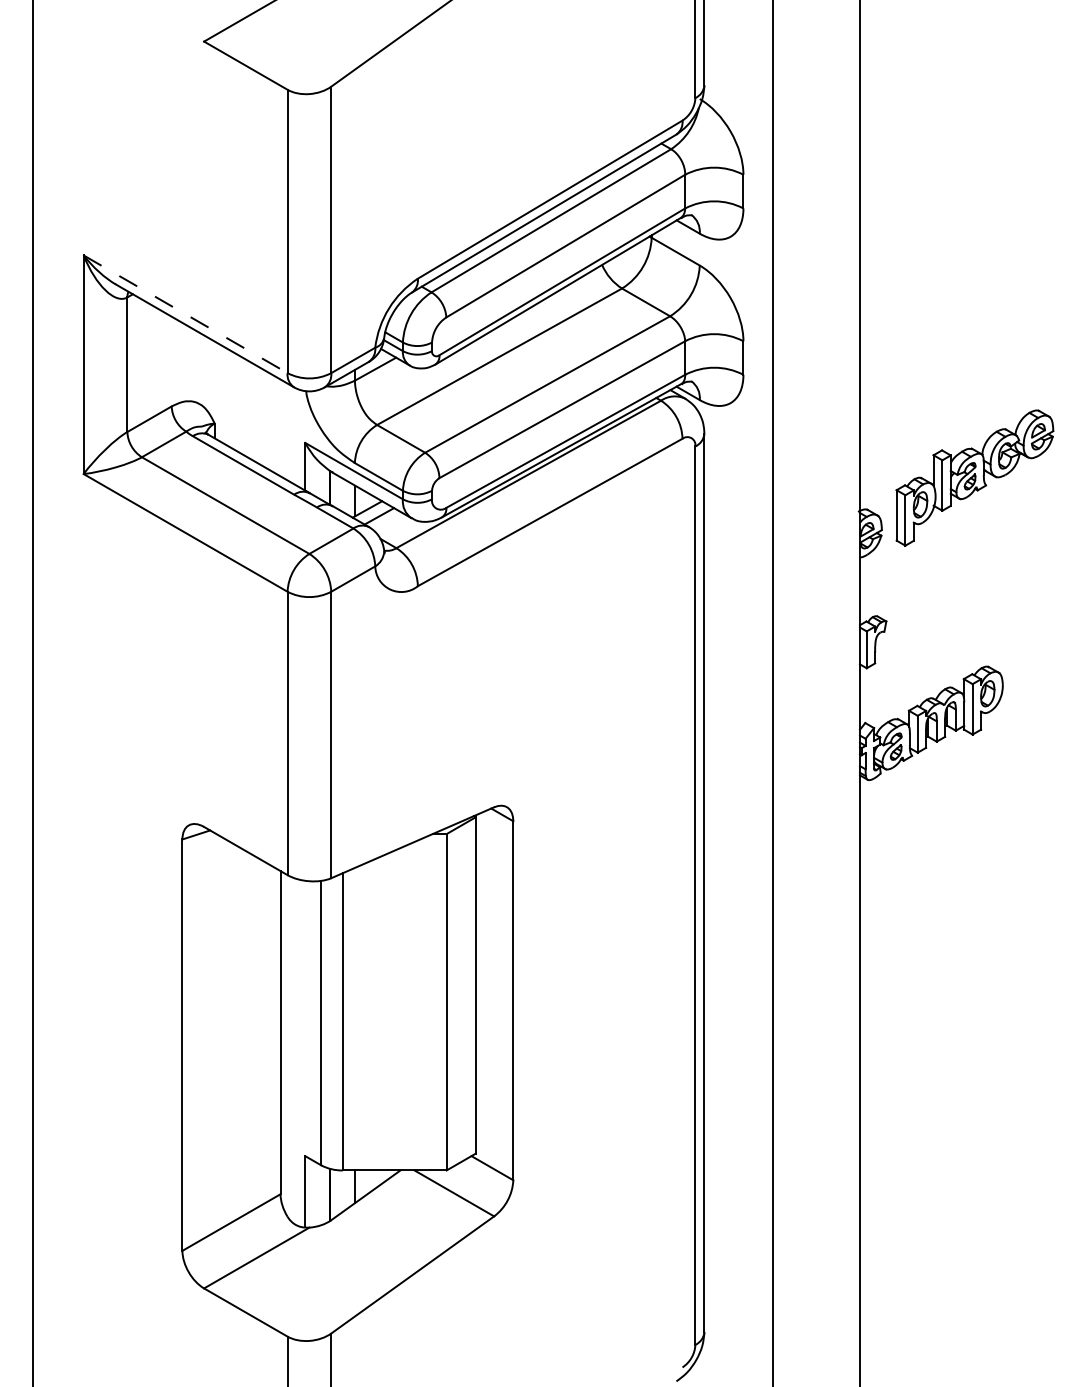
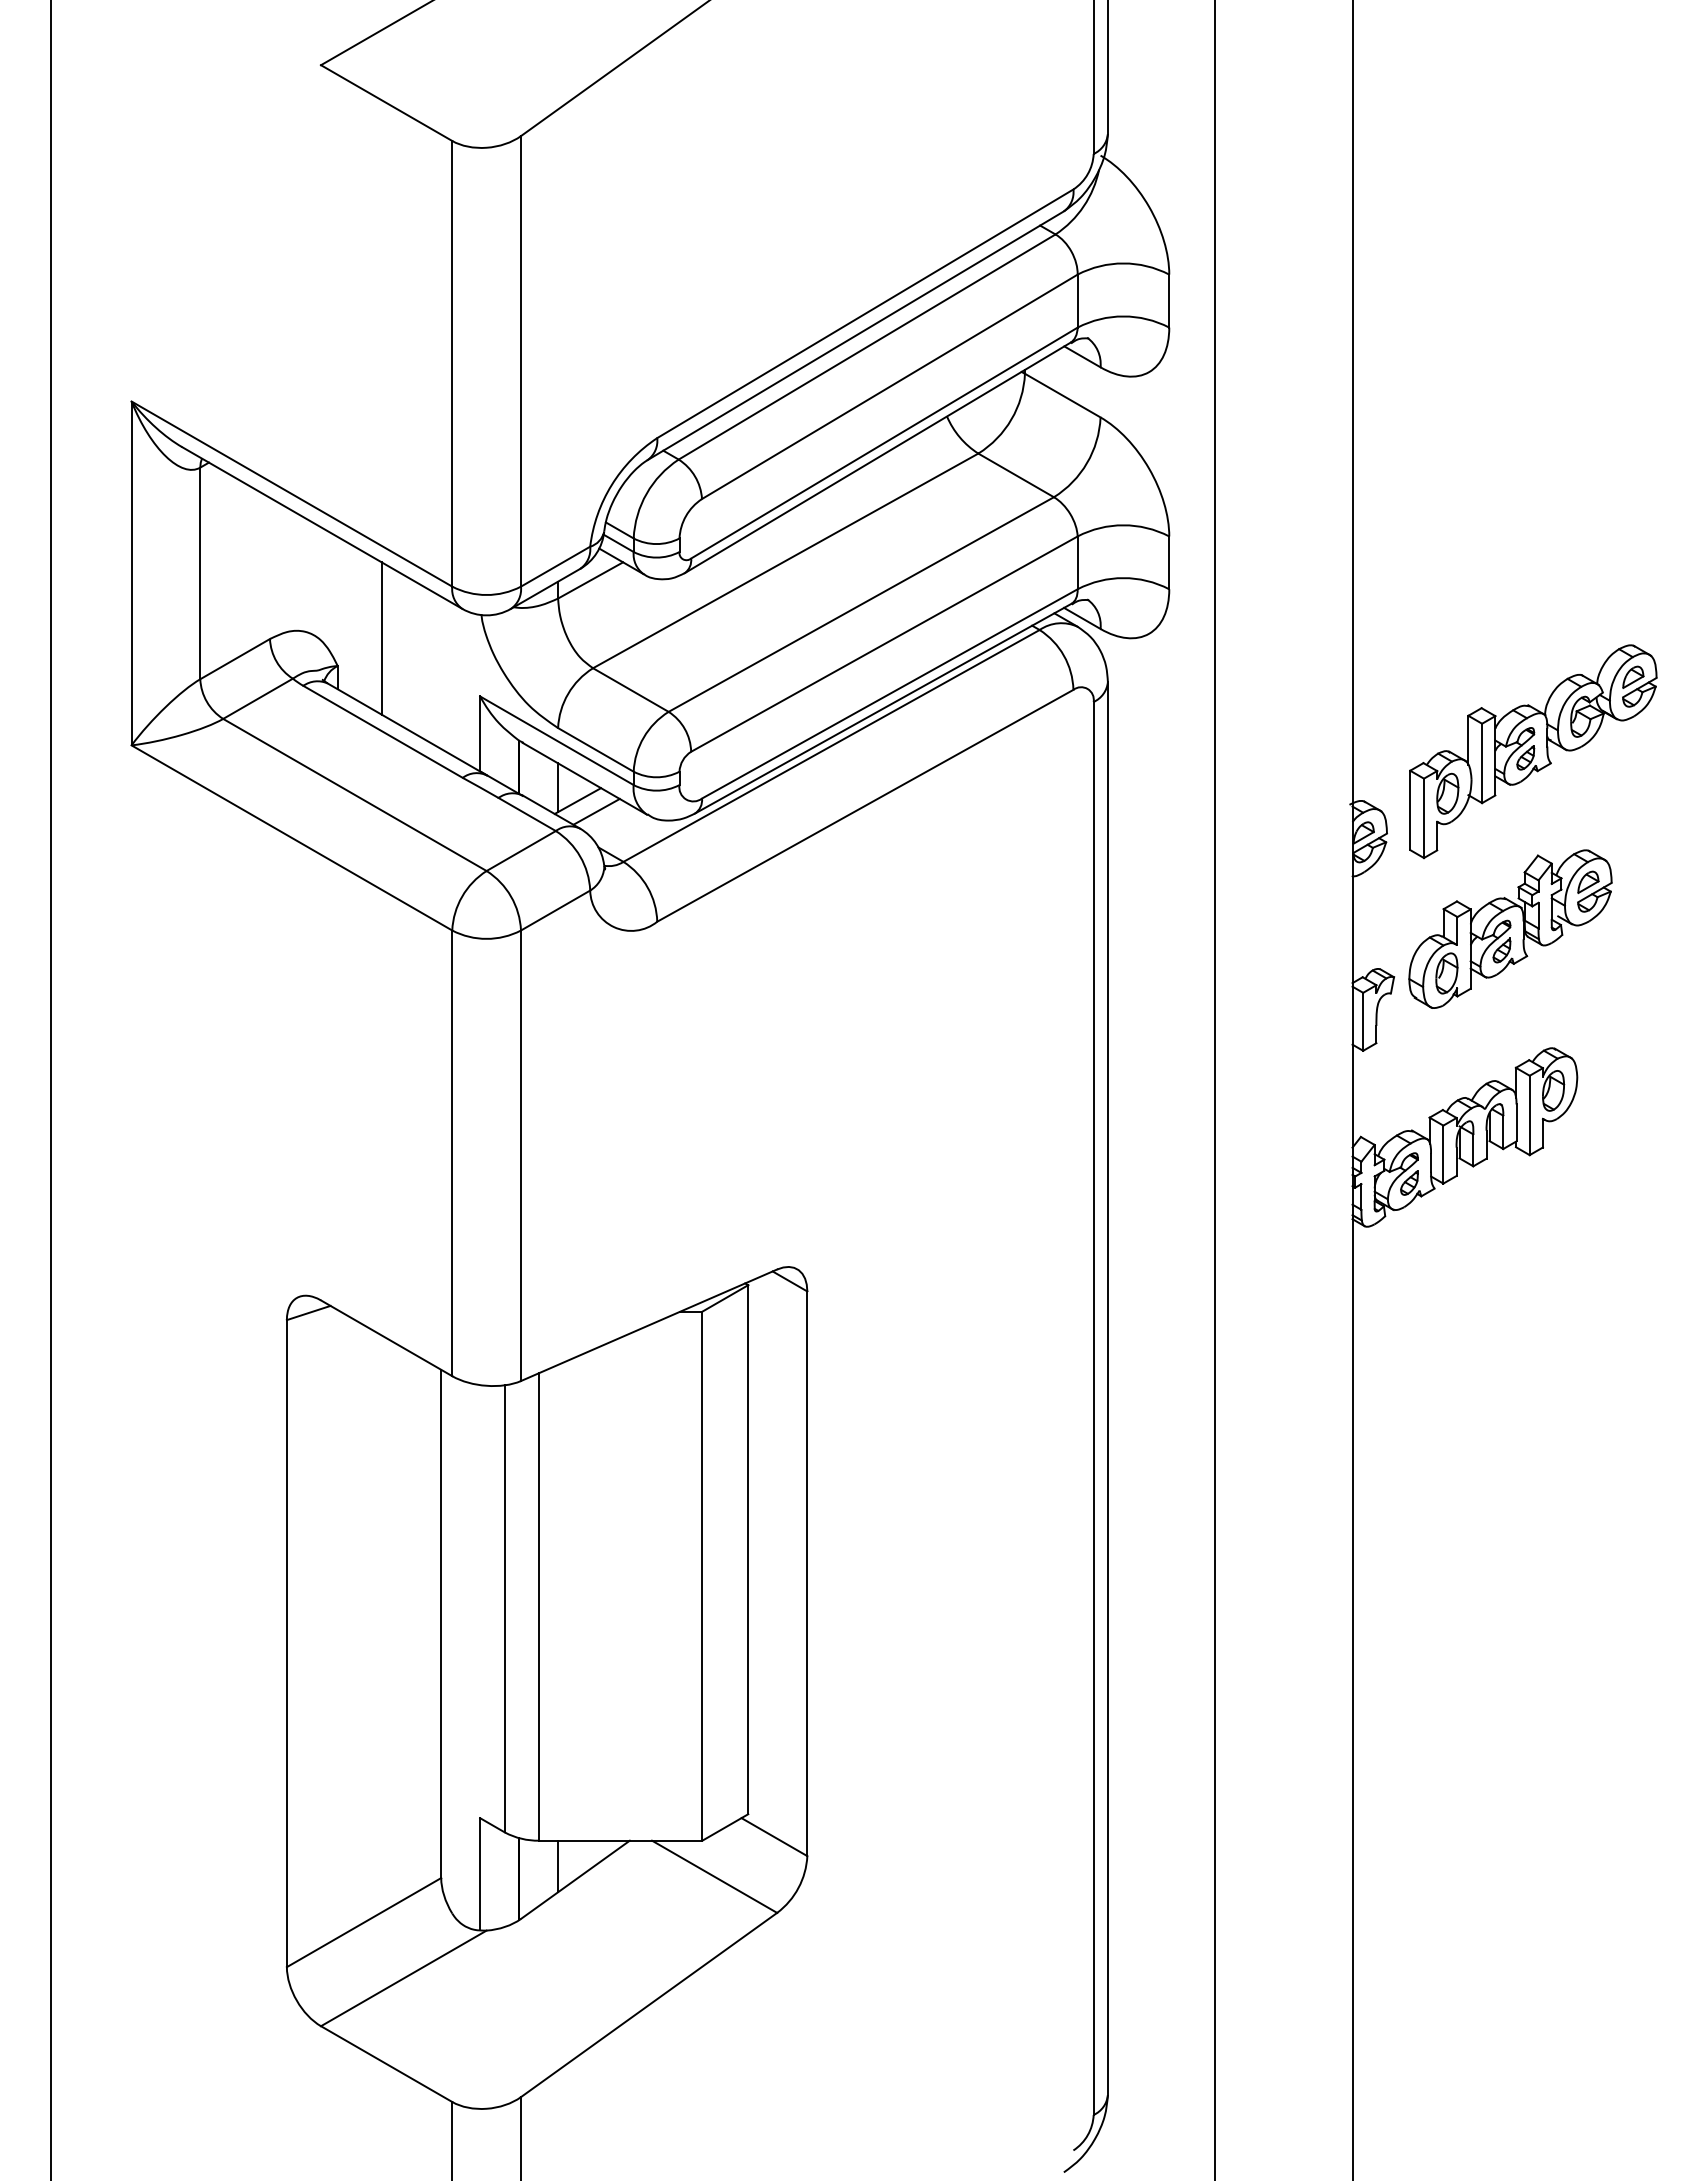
line: (185, 314) -> (291, 494), dashed -> solid
line: (242, 405) -> (381, 637), added
part: (960, 590) -> (1510, 928), added

